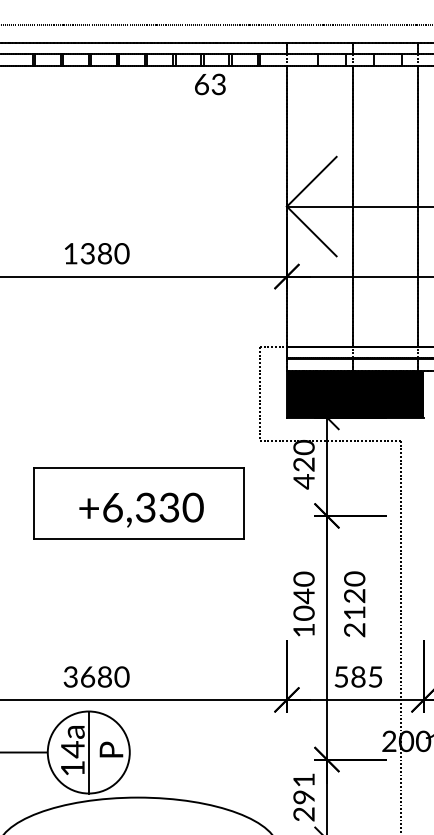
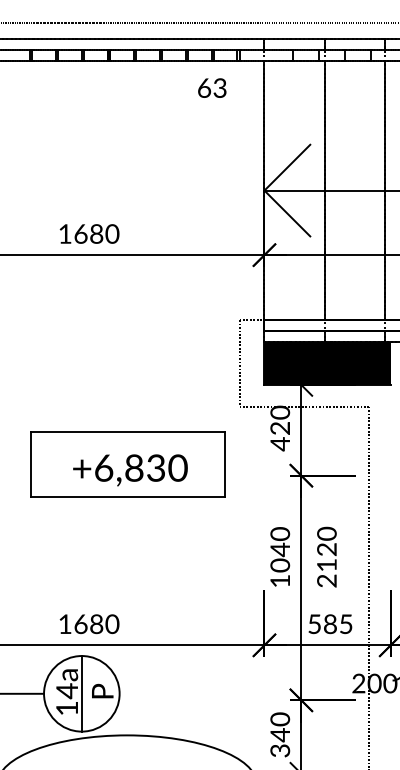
text: (210, 84) -> (212, 88), moved
text: (87, 253) -> (80, 233), 1380 -> 1680
text: (145, 507) -> (134, 467), +6,330 -> +6,830
text: (70, 676) -> (64, 623), 3680 -> 1680
text: (303, 796) -> (279, 734), 291 -> 340

